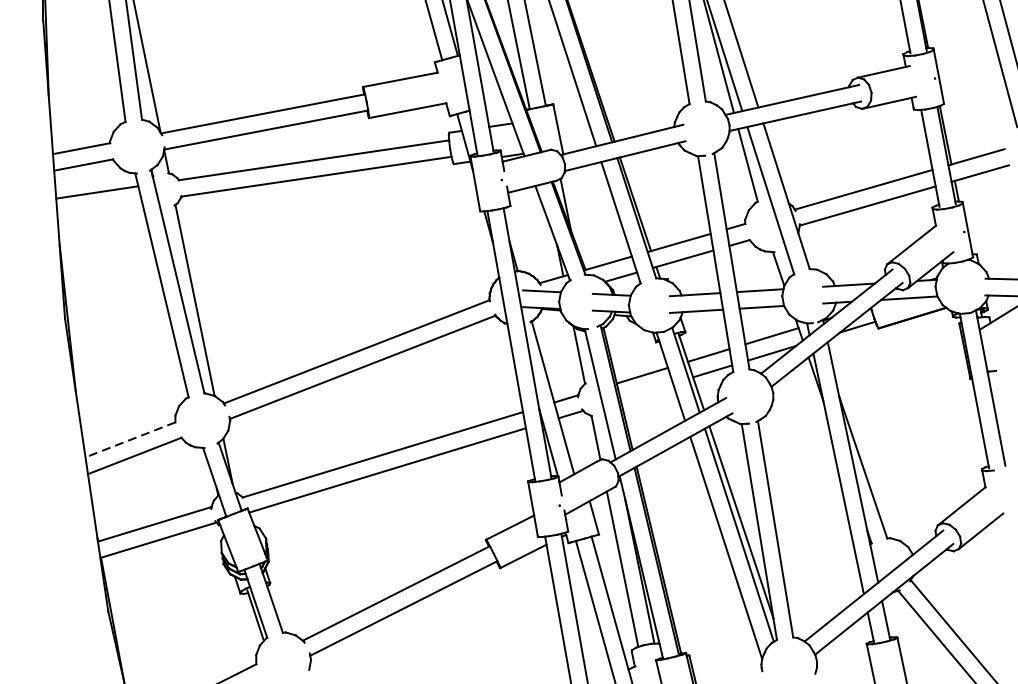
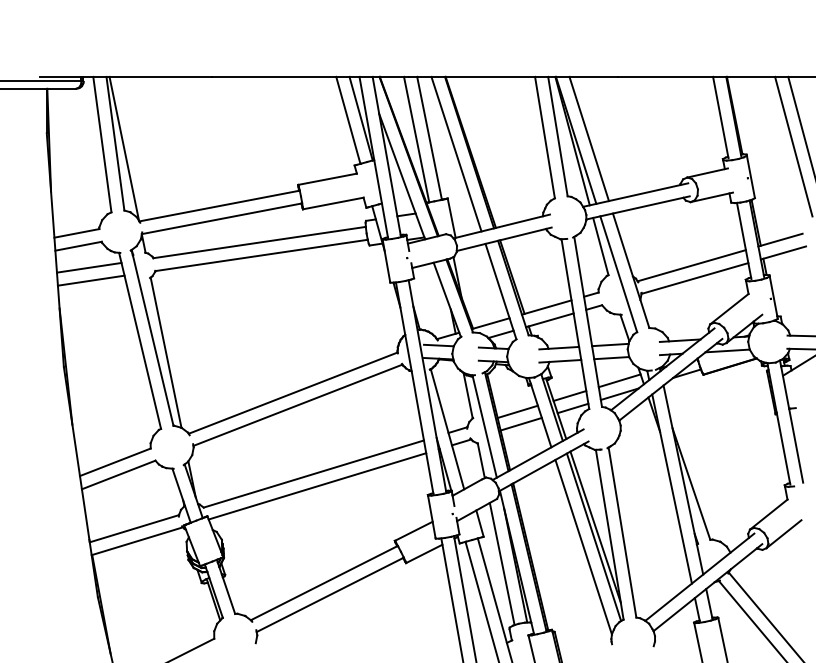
line: (98, 208) -> (90, 280), added
line: (645, 390) -> (520, 423), added
line: (130, 440) -> (115, 462), dashed -> solid

